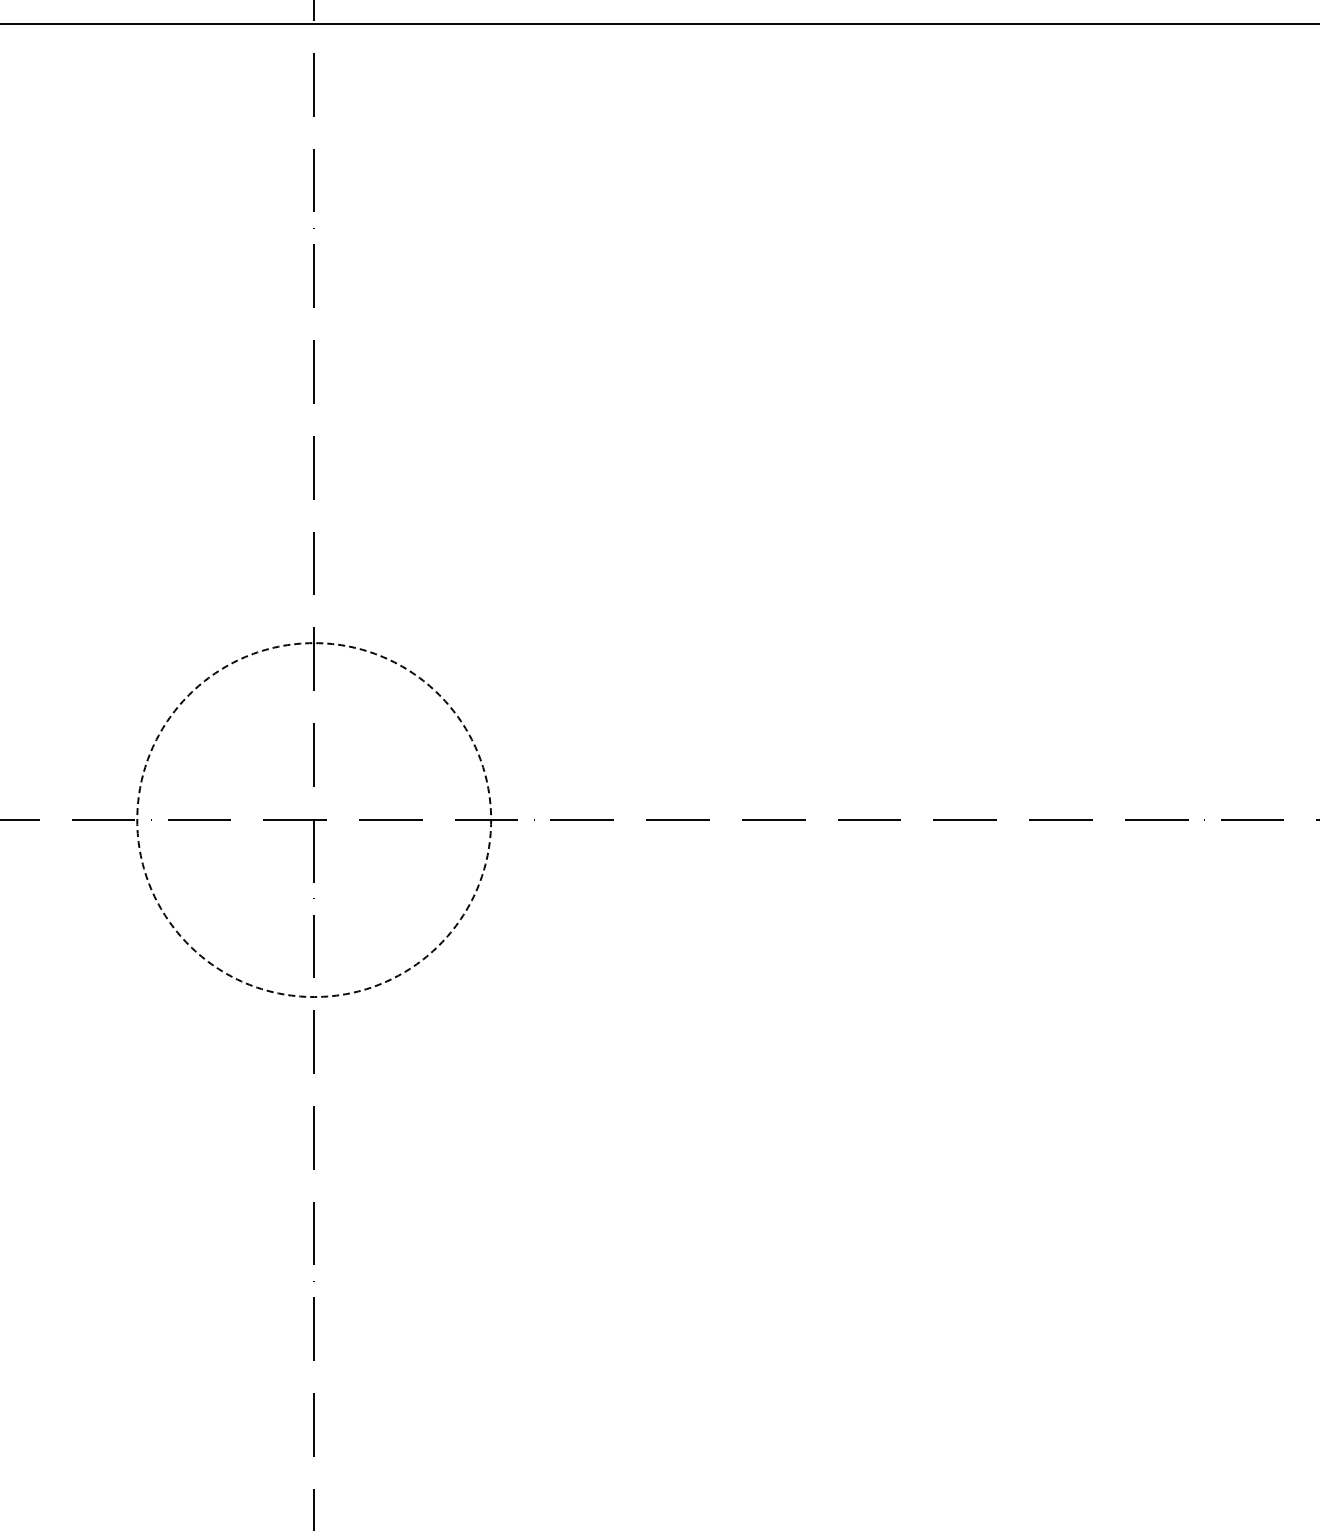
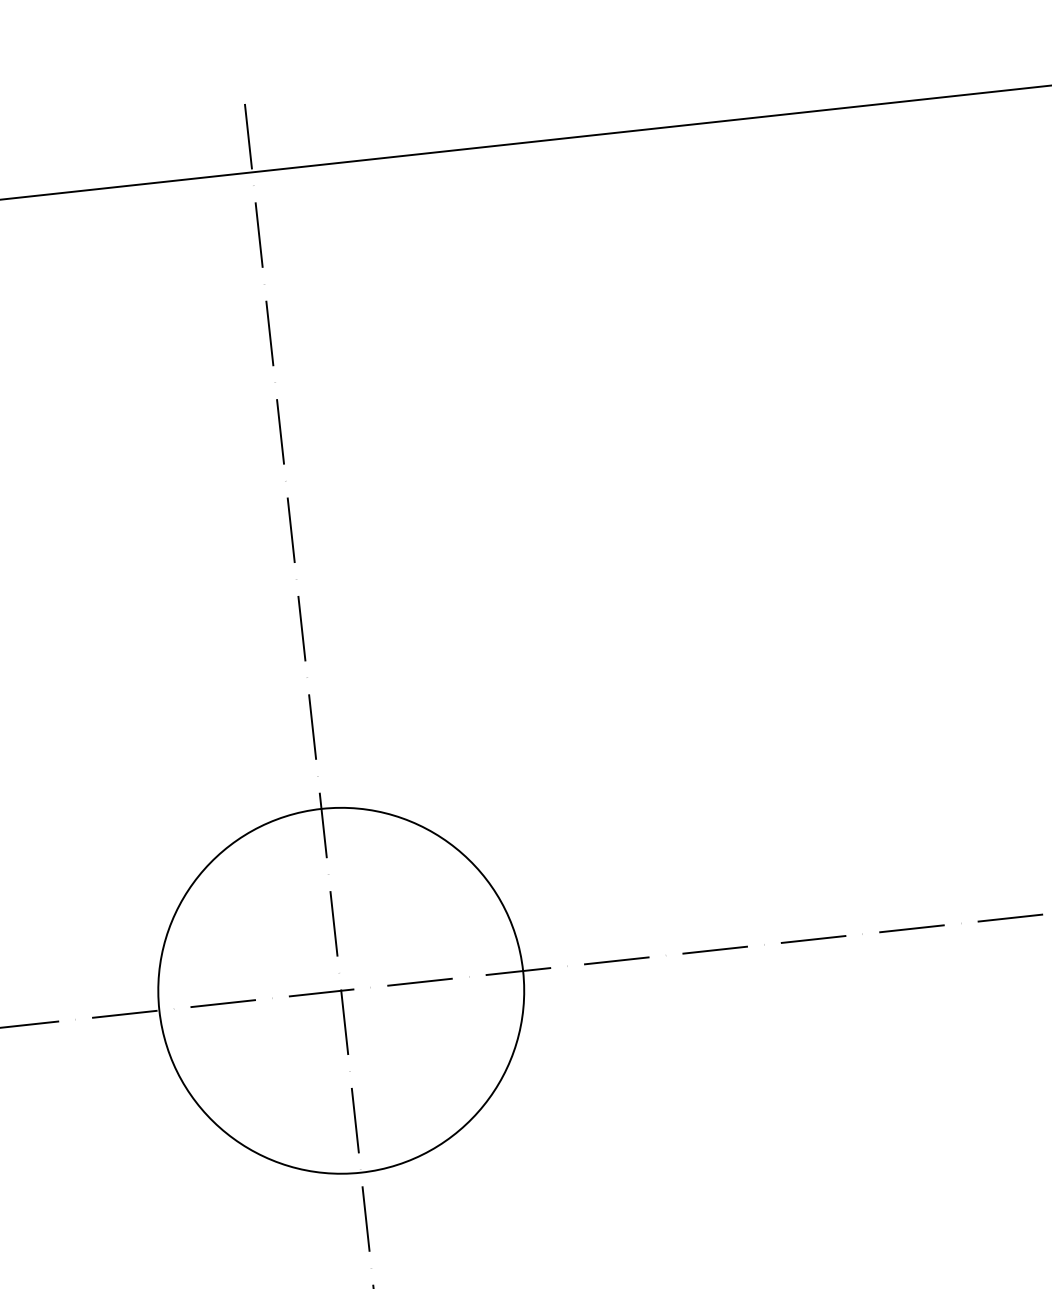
circle: (314, 820) -> (341, 991), dashed -> solid

